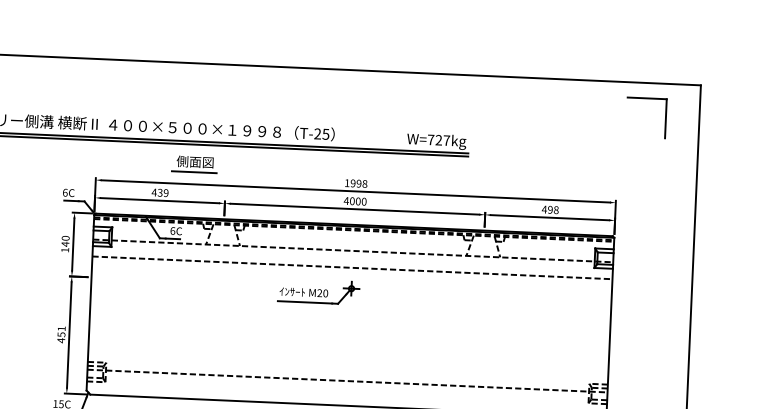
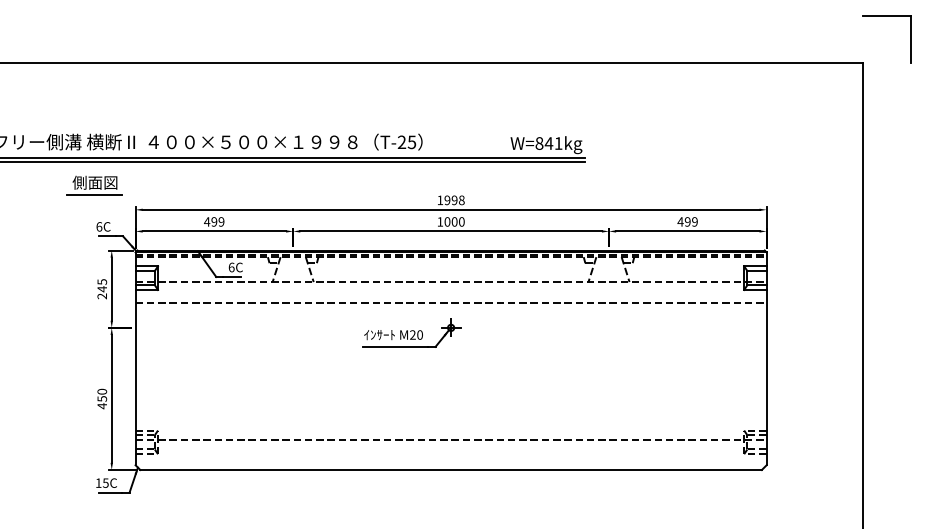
part: (646, 98) -> (886, 16), moved
text: (438, 140) -> (548, 143), W=727kg -> W=841kg
part: (194, 164) -> (94, 185), moved
text: (160, 192) -> (214, 221), 439 -> 499
text: (346, 200) -> (440, 221), 4000 -> 1000
text: (555, 209) -> (694, 221), 498 -> 499
text: (64, 244) -> (101, 289), 140 -> 245
text: (61, 328) -> (102, 391), 451 -> 450

